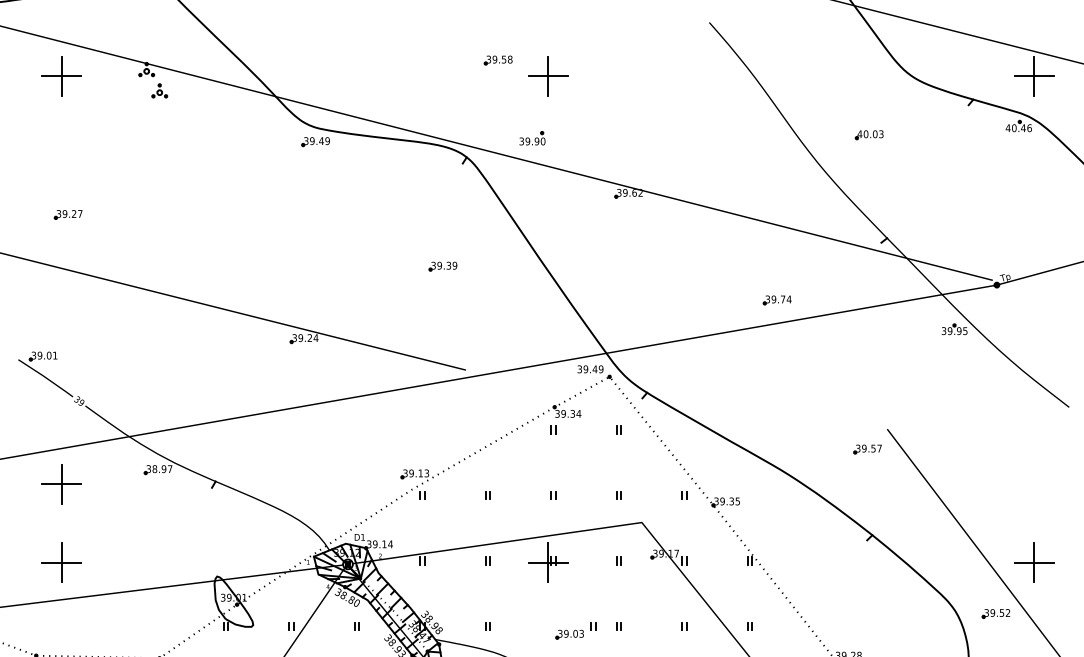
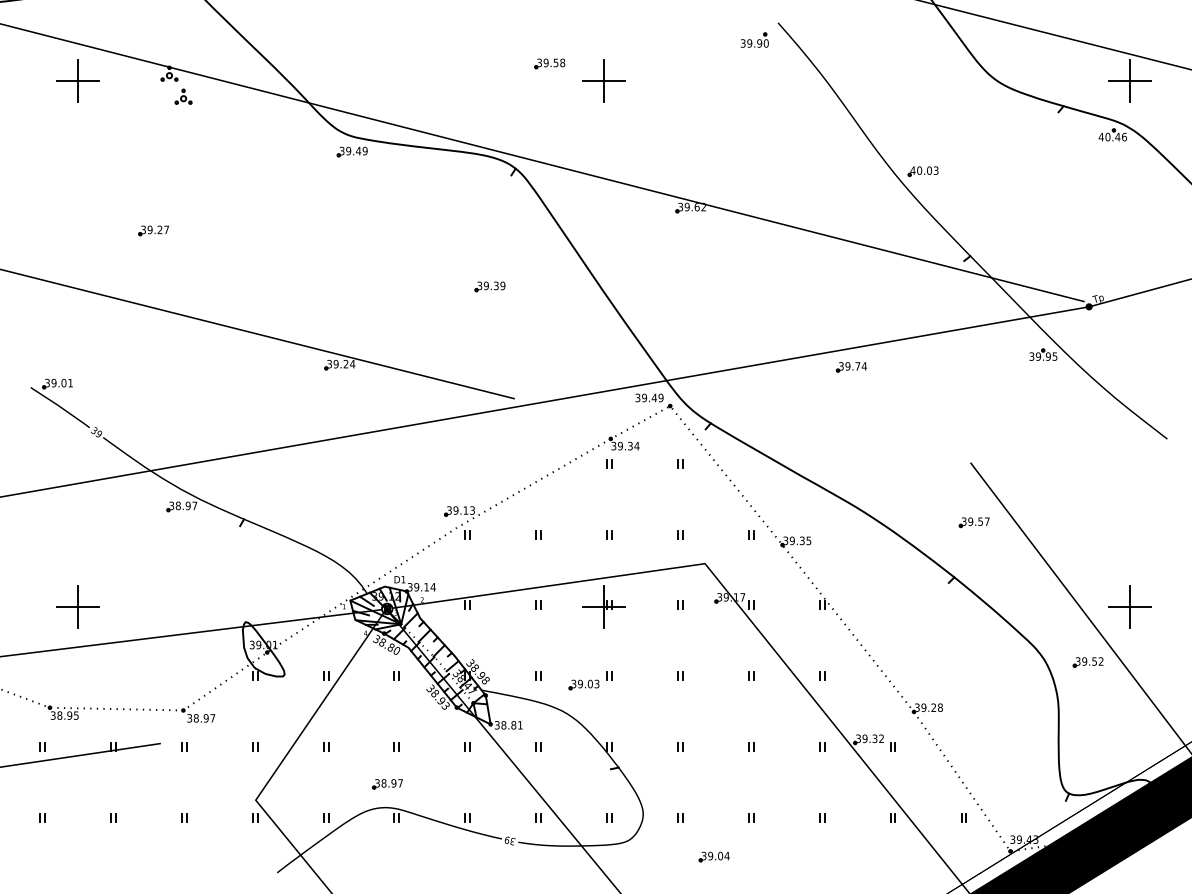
part: (868, 135) -> (922, 171), moved
part: (532, 137) -> (754, 39), moved
part: (68, 214) -> (153, 230), moved
part: (777, 300) -> (851, 367), moved
part: (866, 449) -> (973, 522), moved
part: (61, 483) -> (77, 521), removed
part: (575, 630) -> (590, 680), moved

